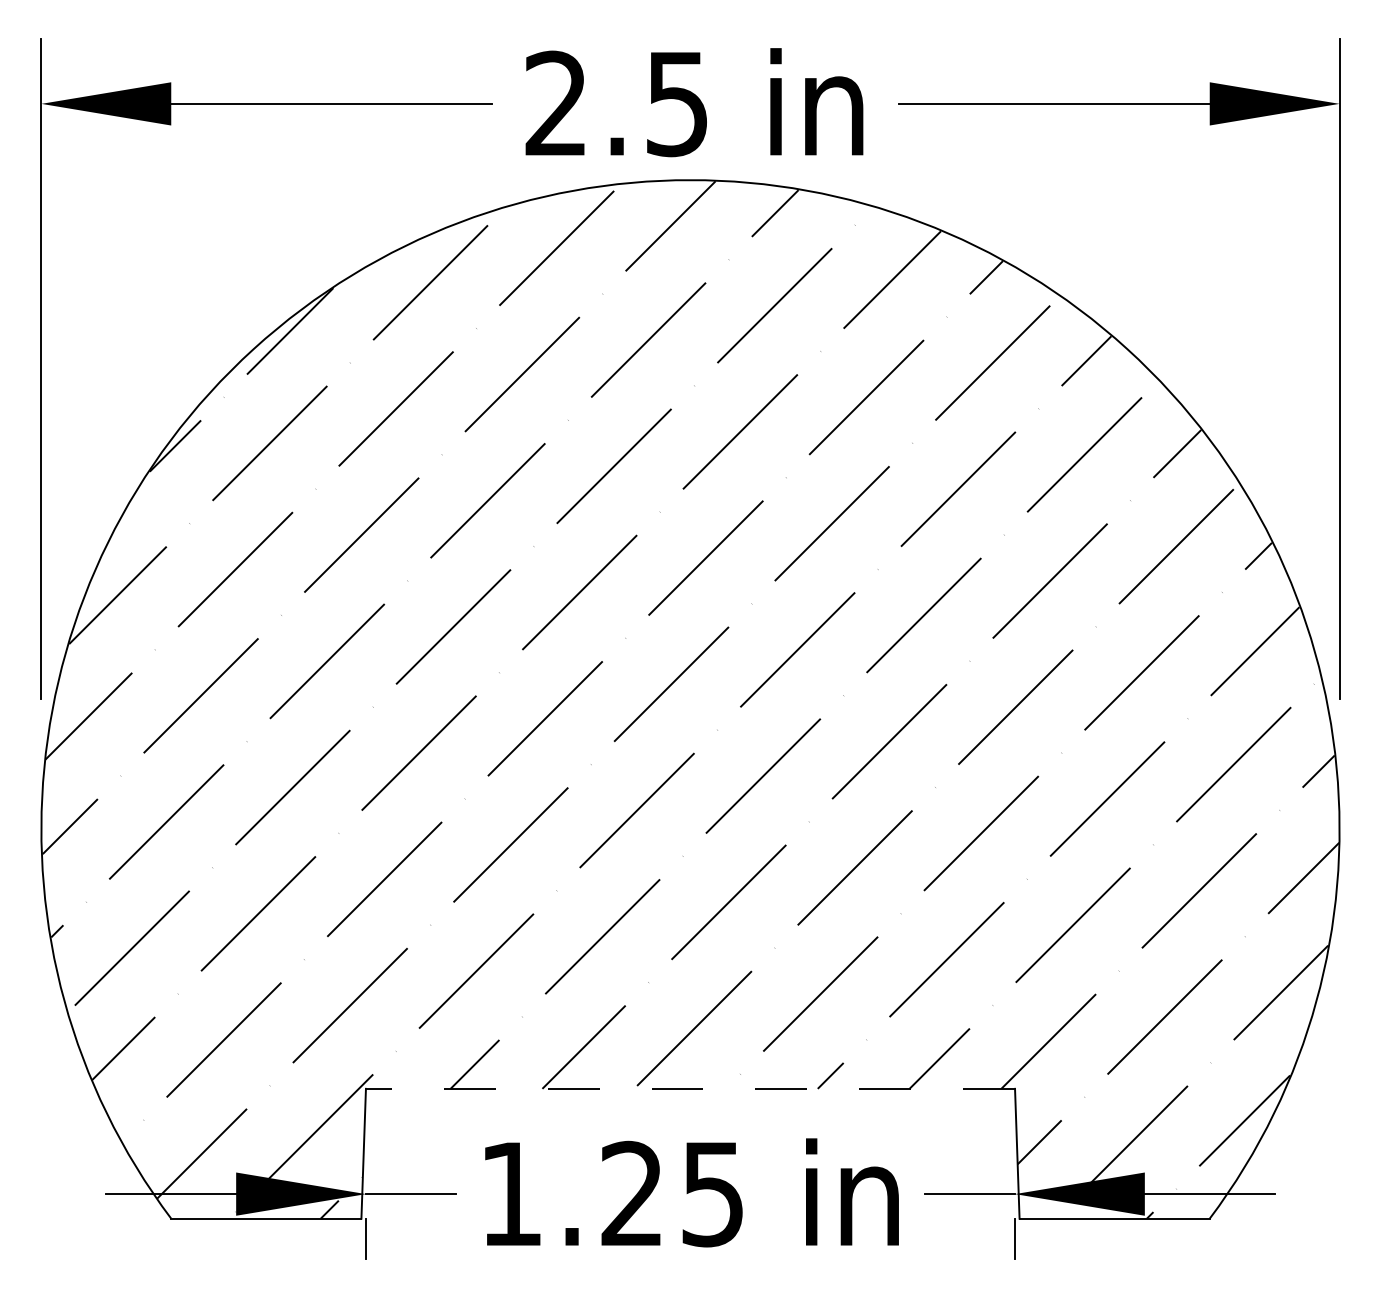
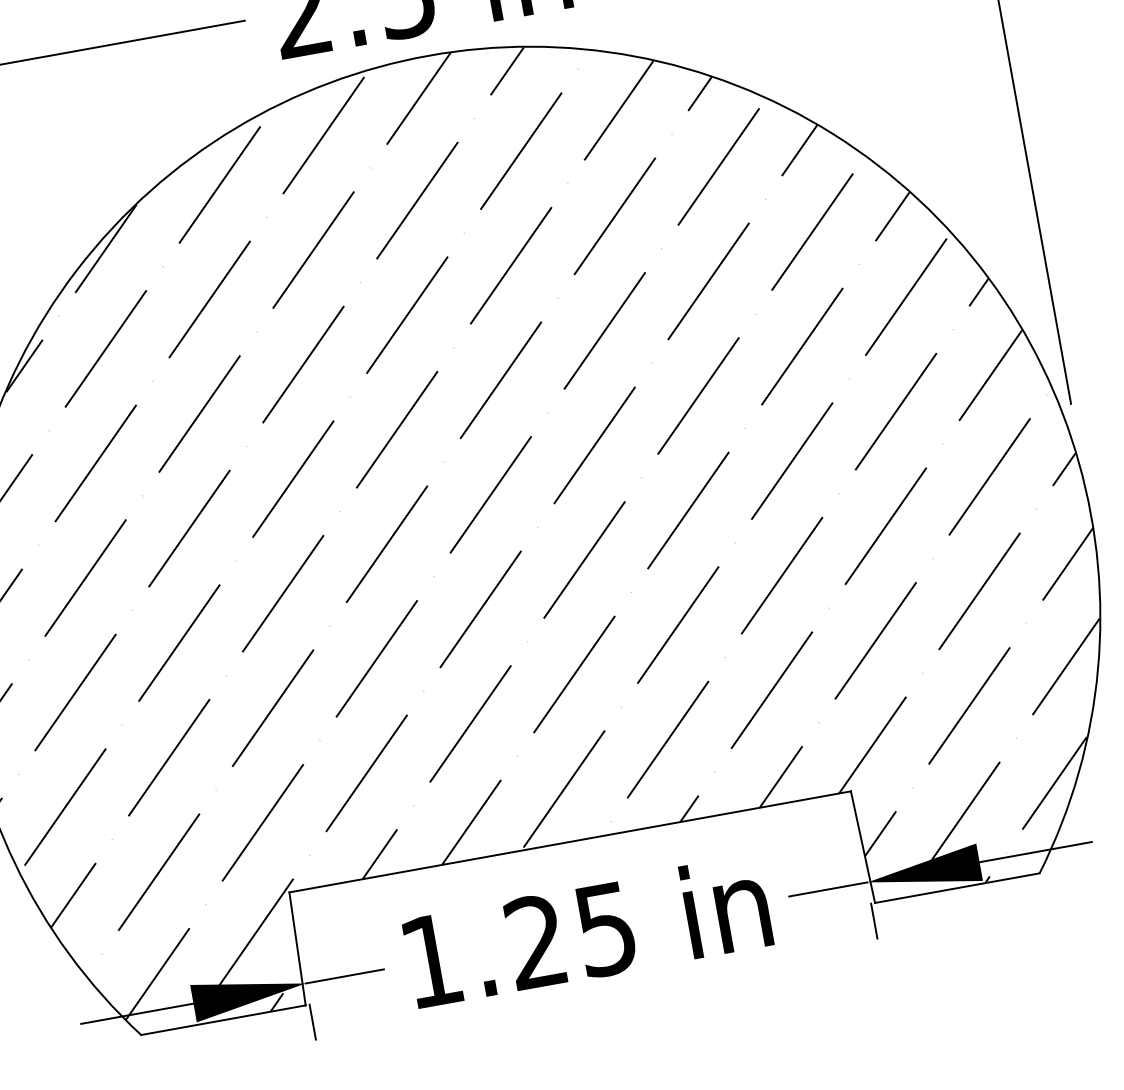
line: (690, 1088) -> (570, 841), dashed -> solid

